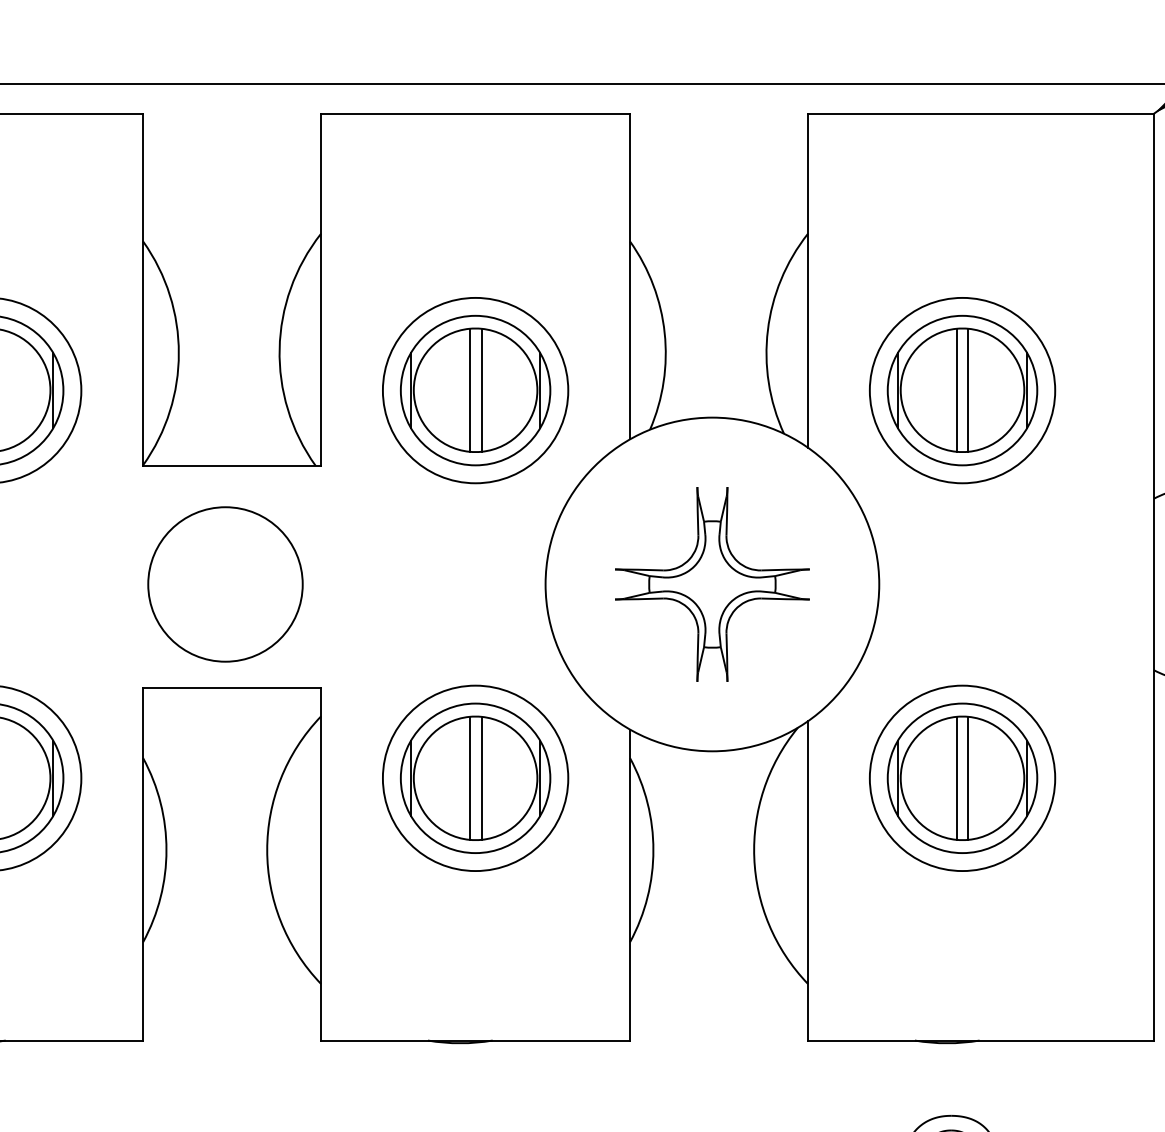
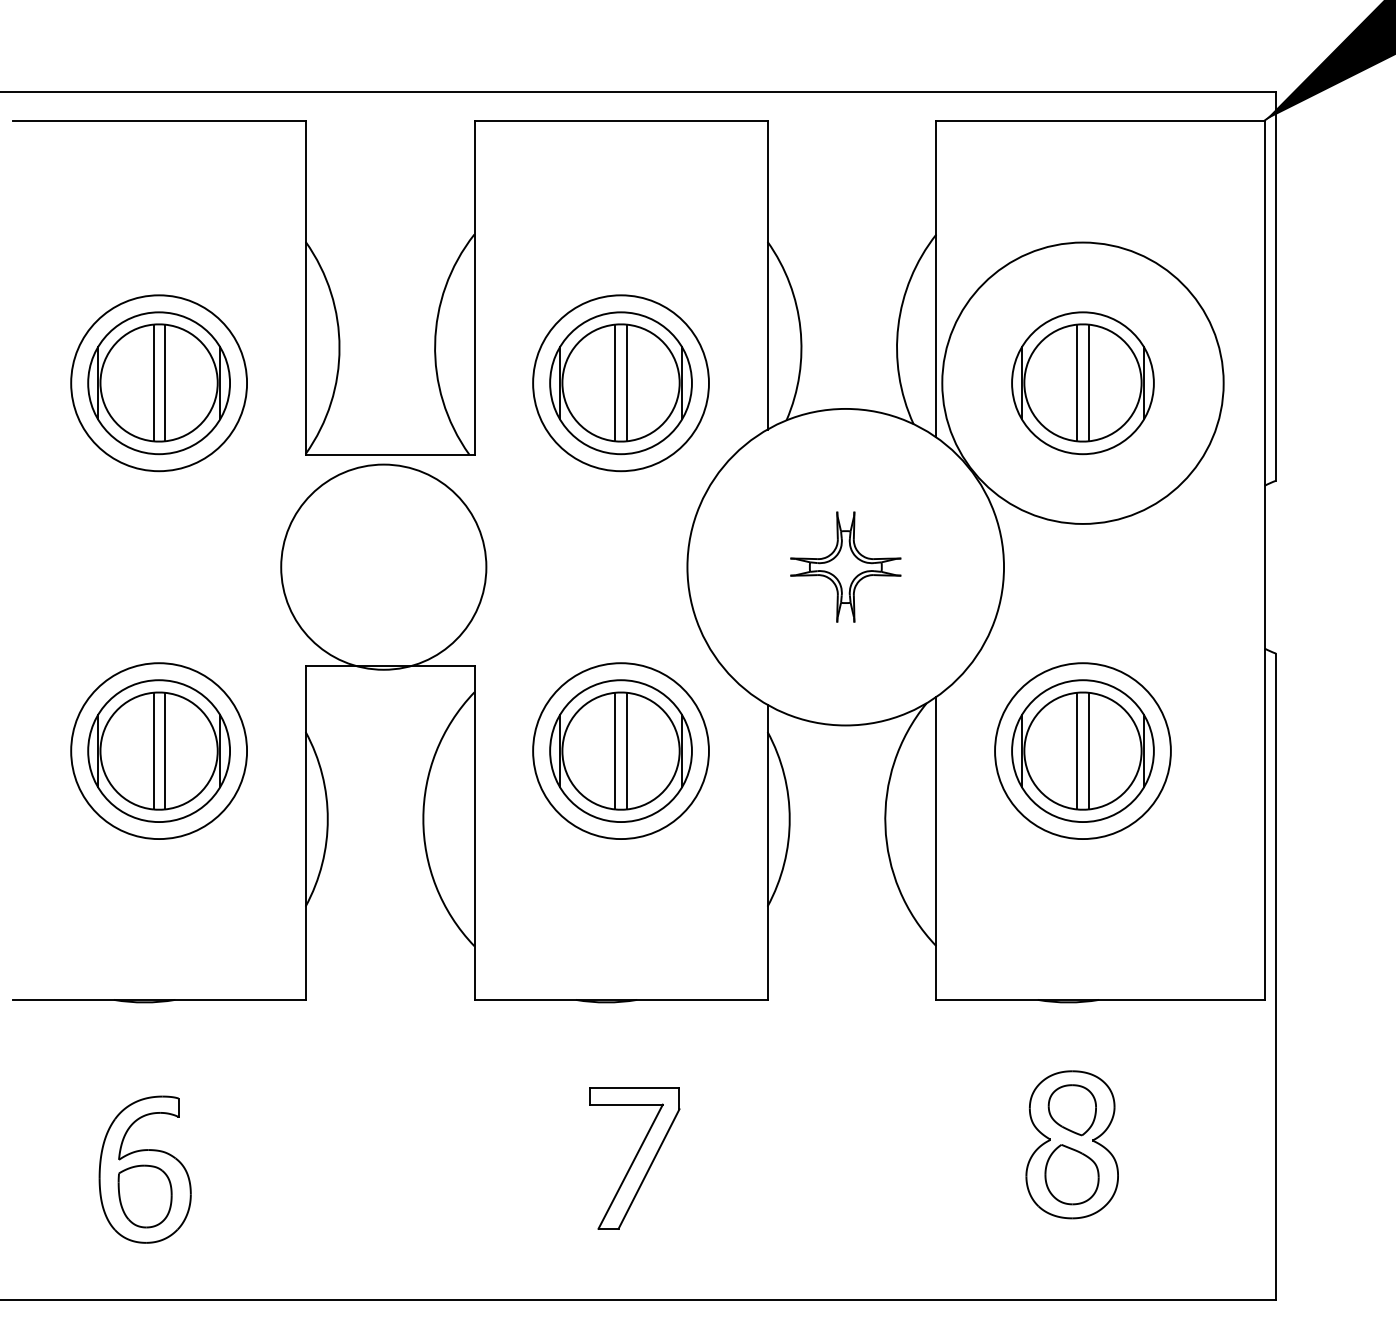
circle: (962, 390) -> (1082, 383), size x1.6
circle: (225, 583) -> (383, 566), size x1.4
part: (712, 583) -> (845, 566), size x0.6

